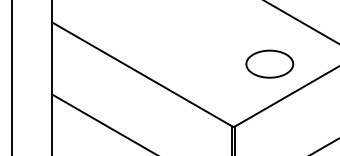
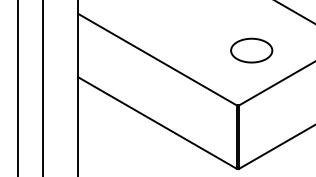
part: (269, 64) -> (251, 50), moved

